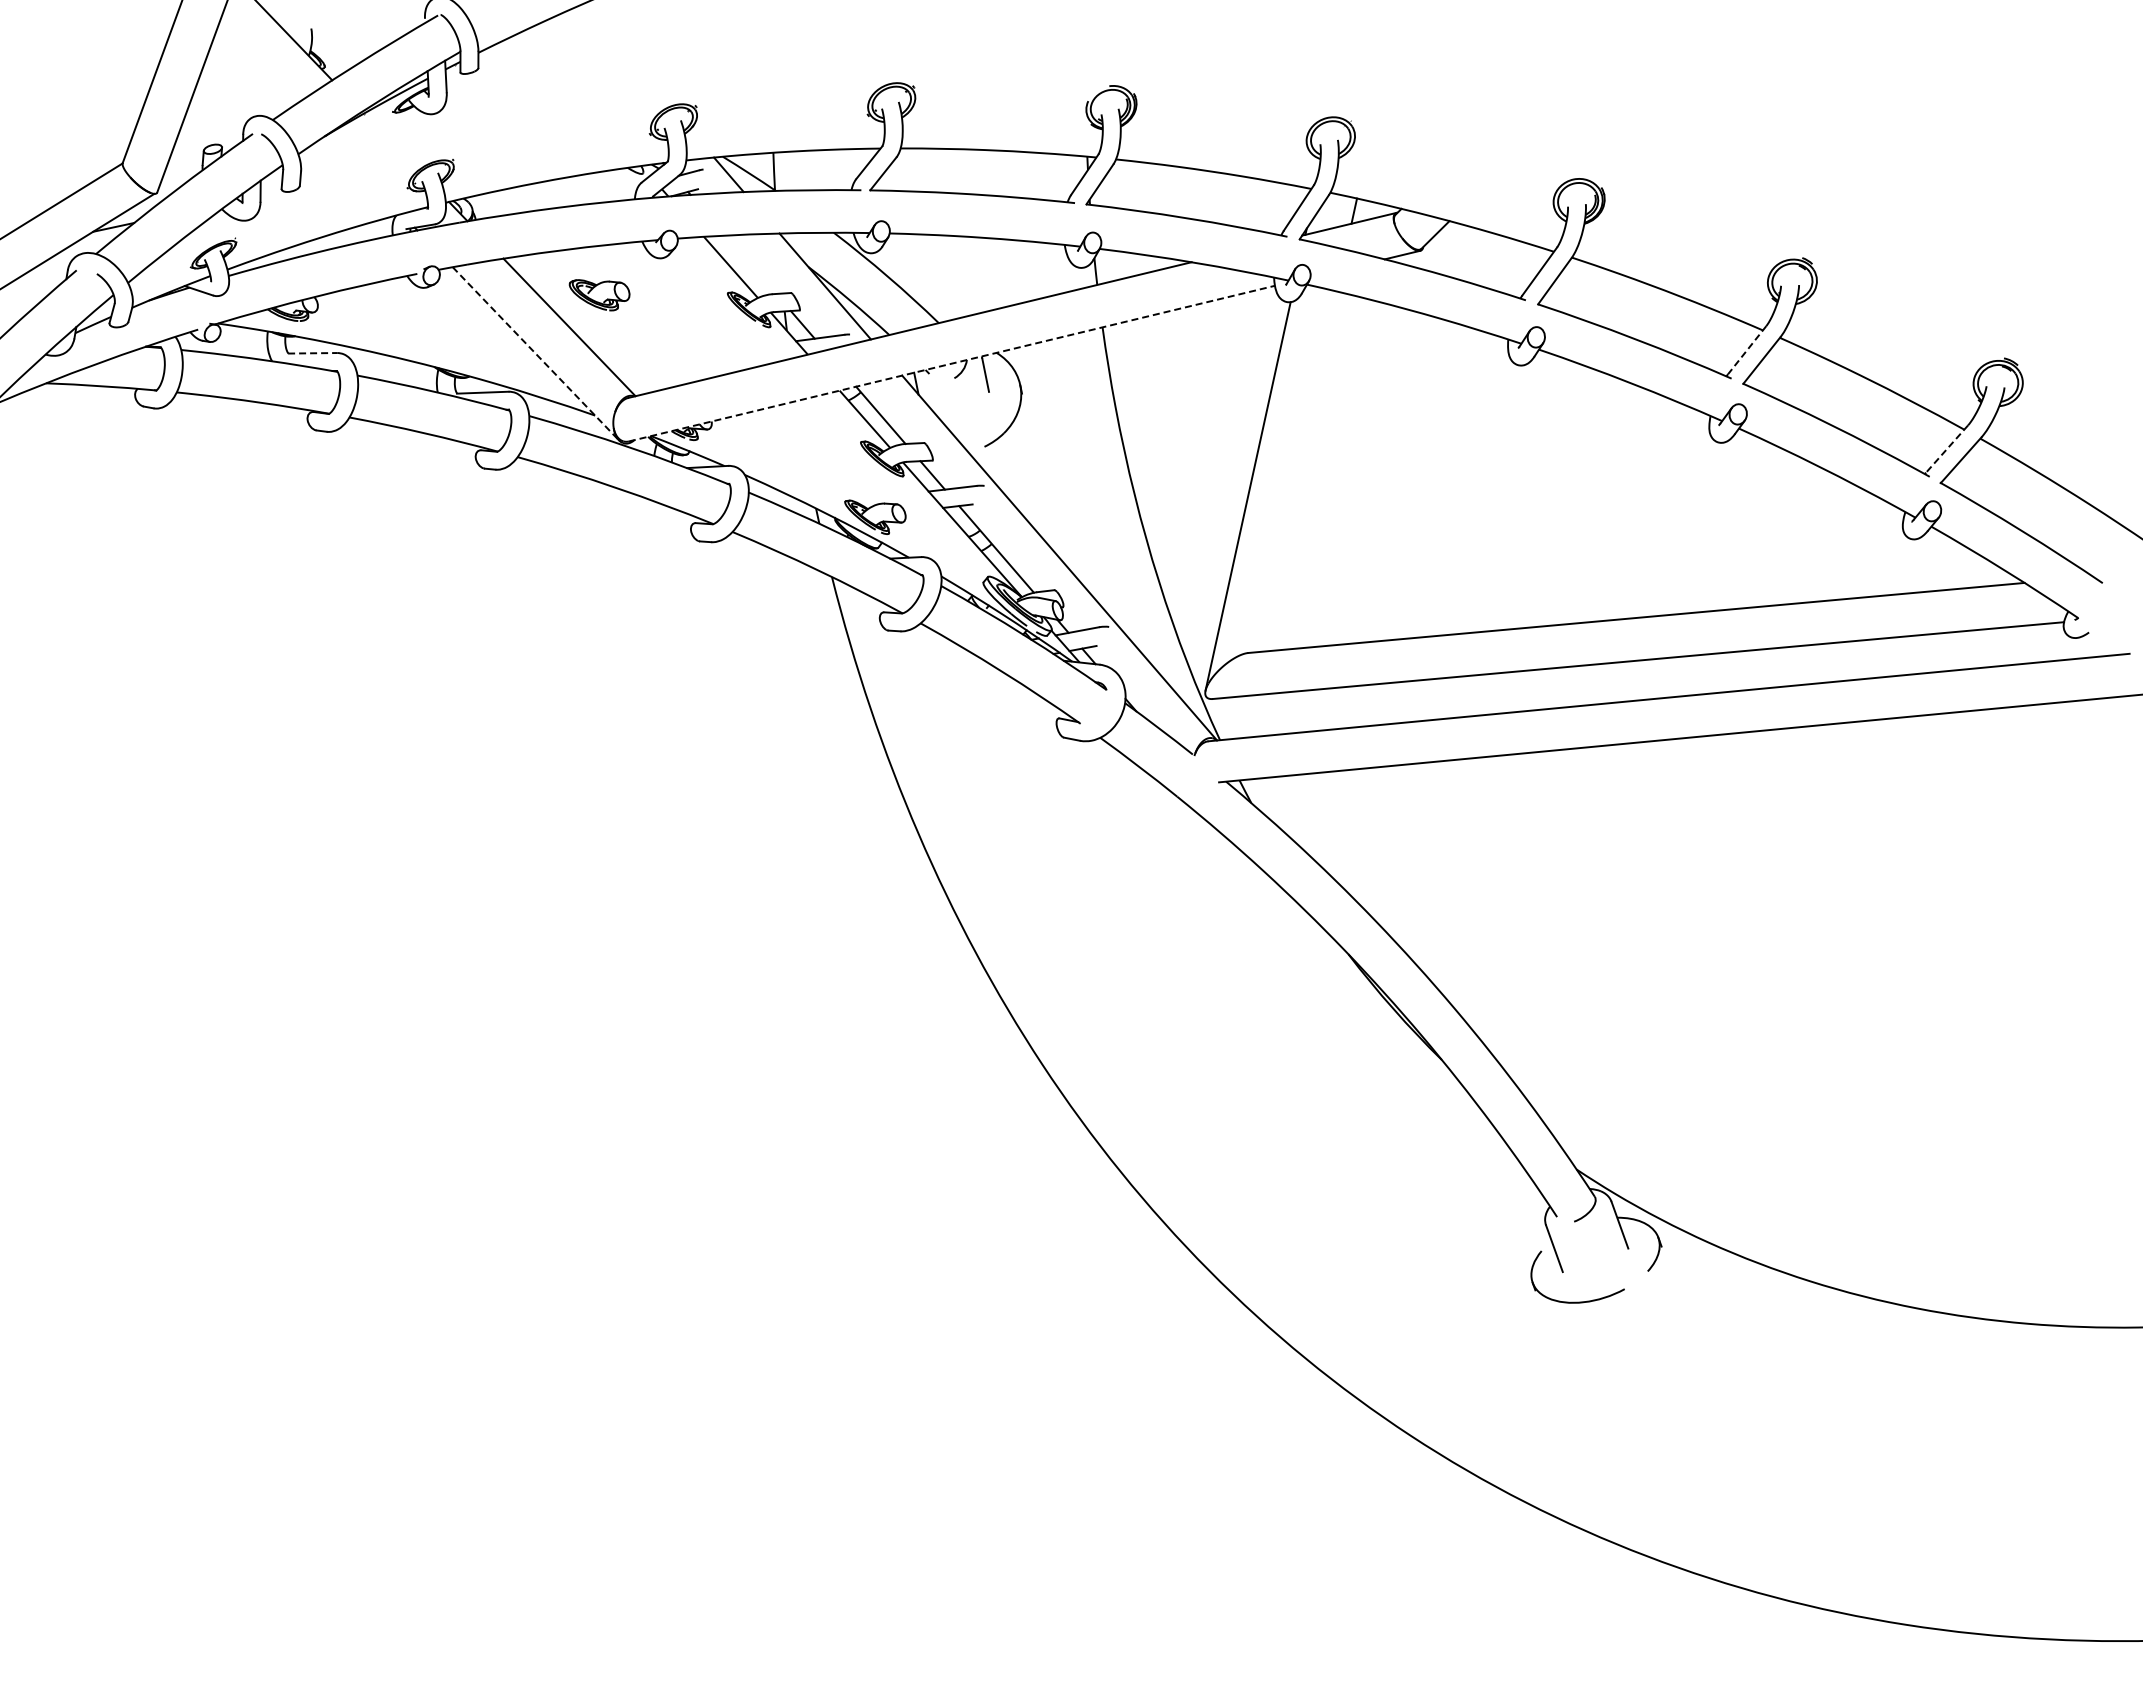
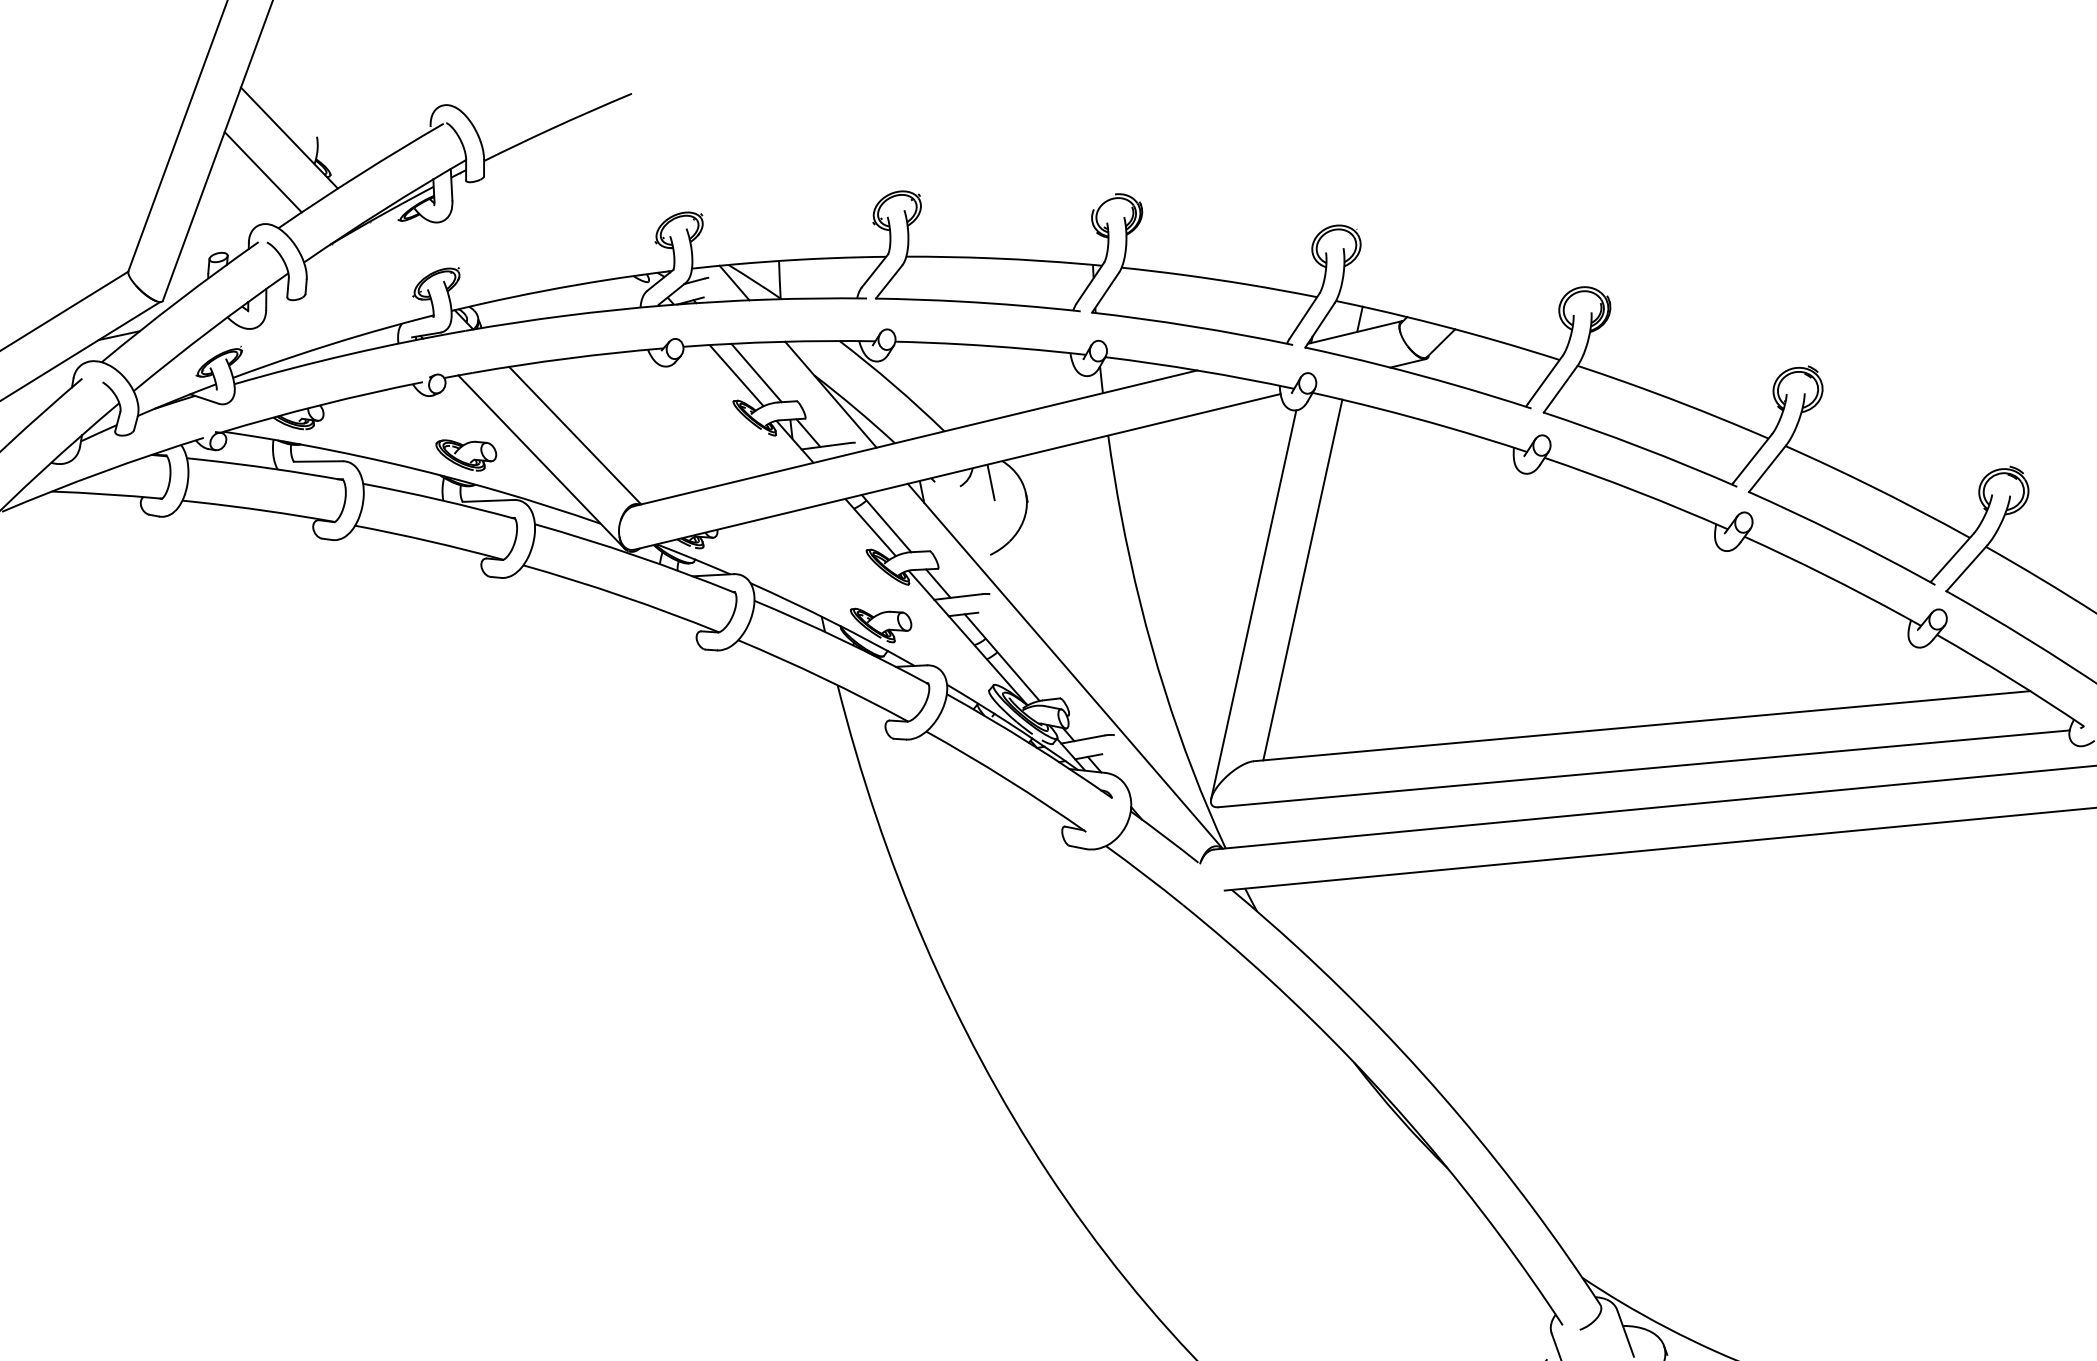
line: (257, 63) -> (263, 171), added
line: (750, 264) -> (756, 372), added
part: (599, 295) -> (466, 455), moved
line: (1747, 350) -> (1753, 458), dashed -> solid
line: (312, 353) -> (318, 461), dashed -> solid
line: (535, 353) -> (541, 461), dashed -> solid
line: (952, 363) -> (958, 471), dashed -> solid
line: (1947, 449) -> (1953, 557), dashed -> solid
line: (1296, 471) -> (1302, 579), added

